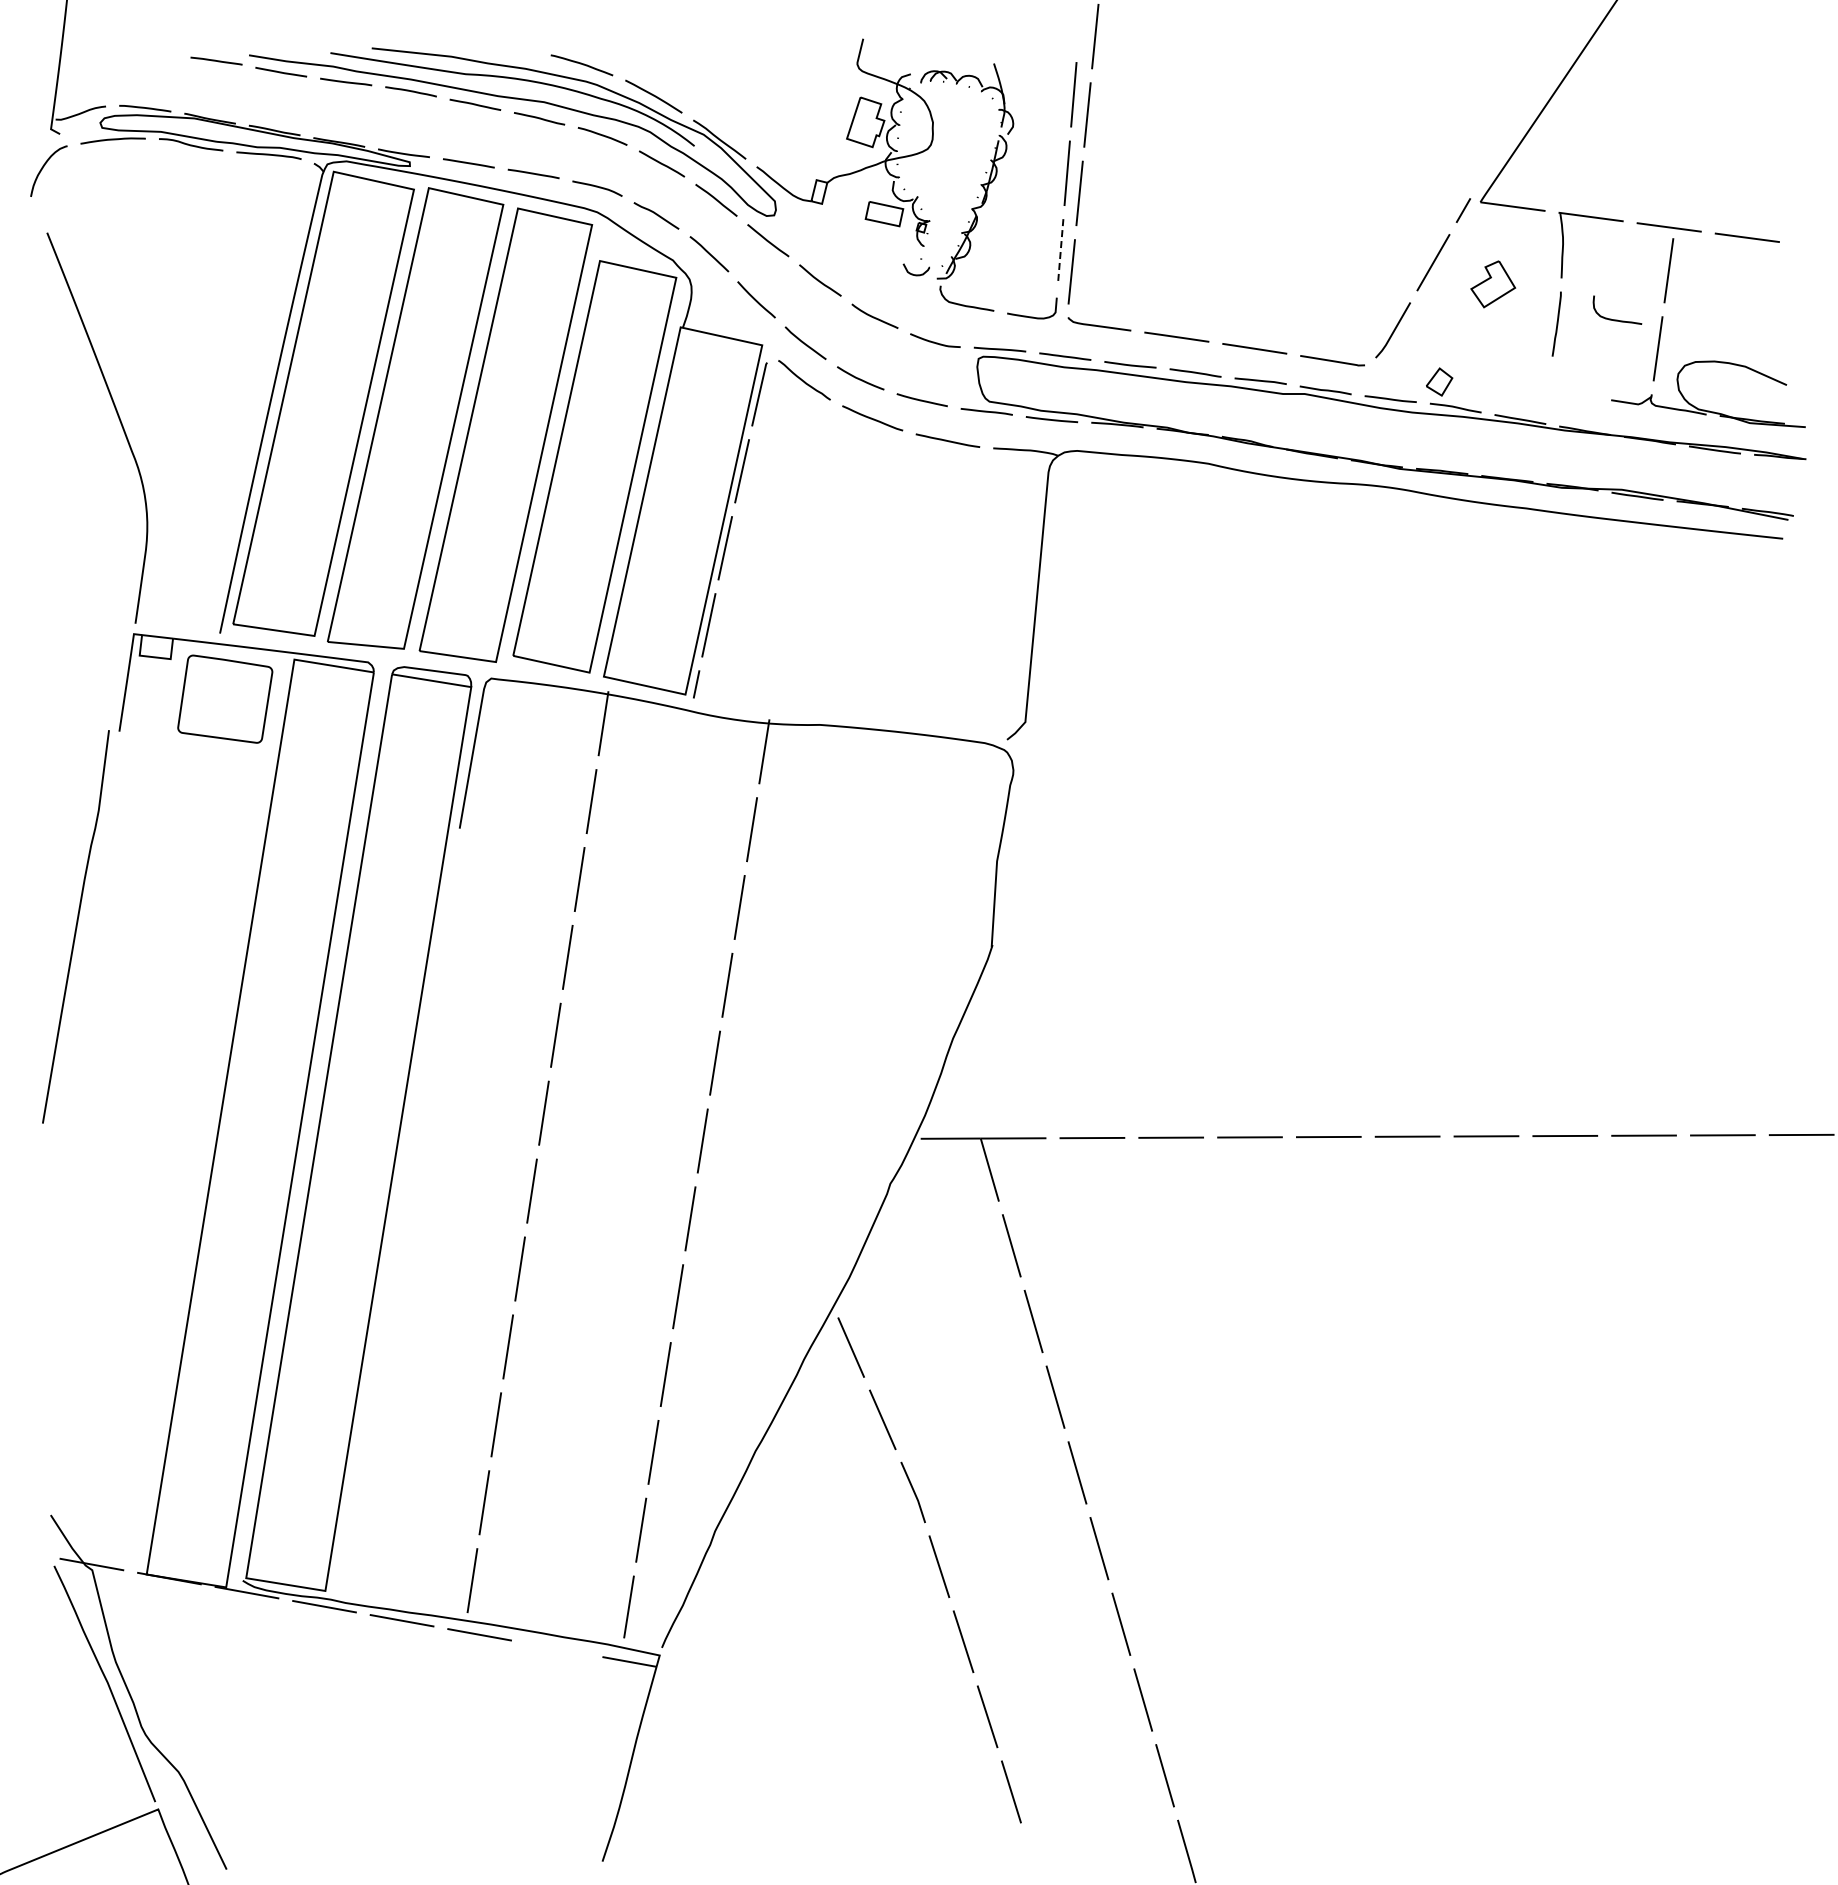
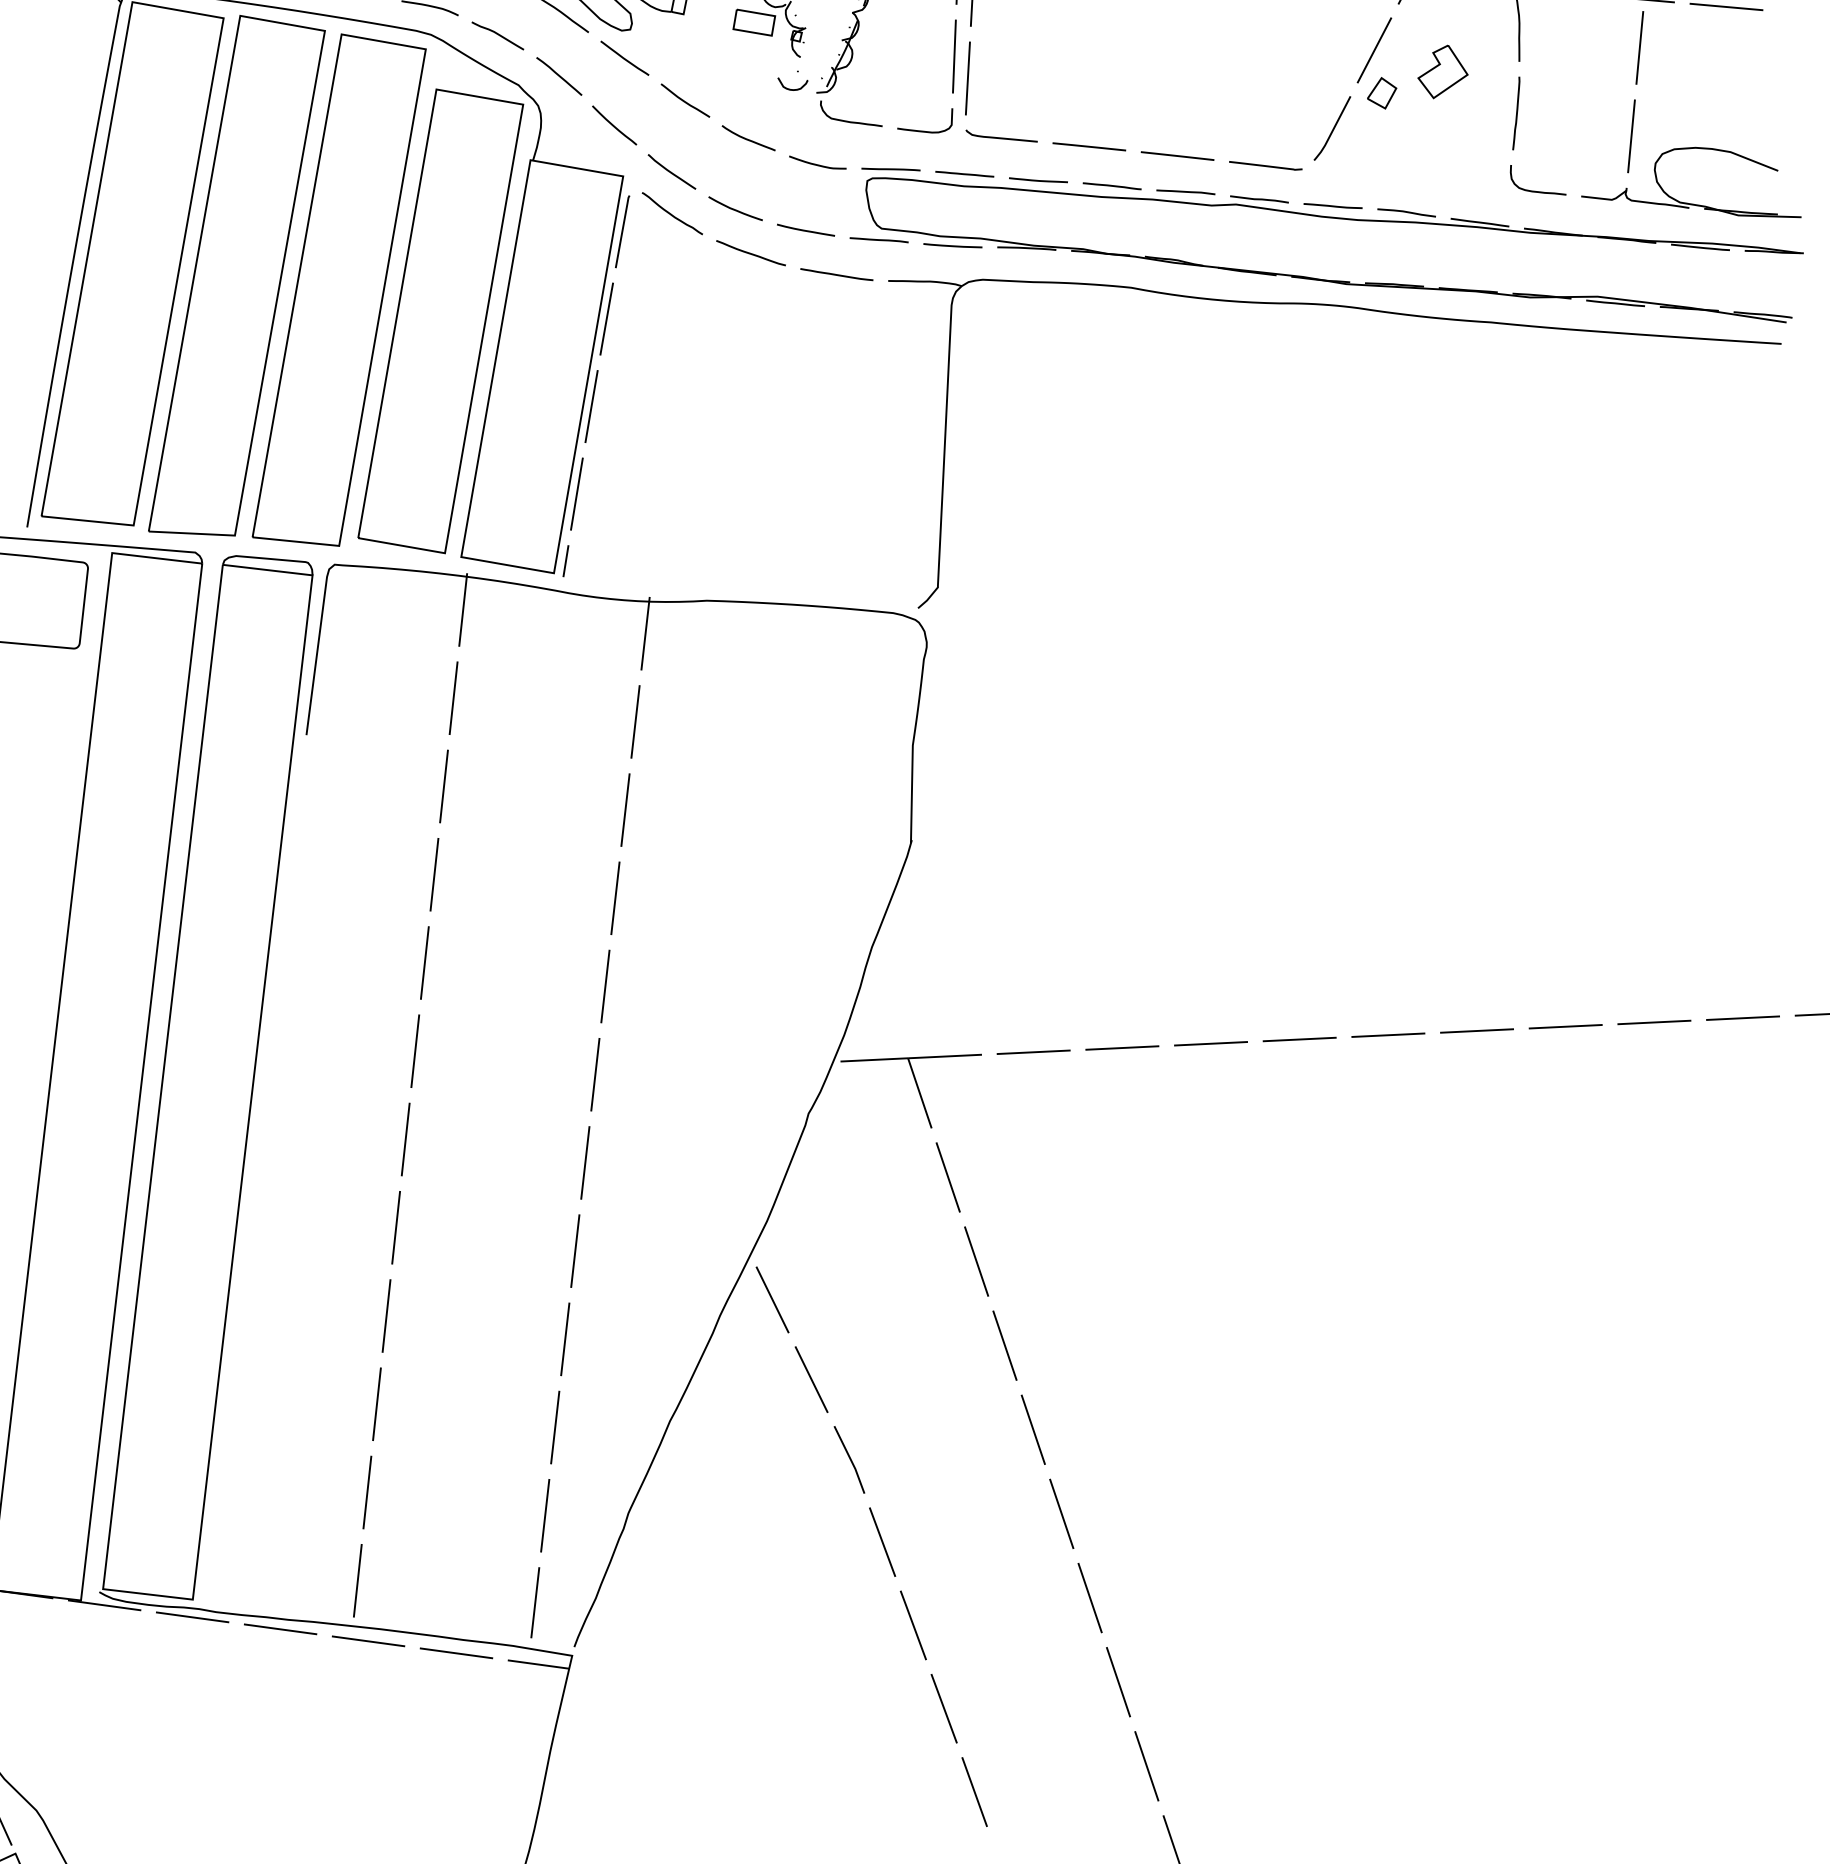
line: (1060, 251) -> (954, 56), dashed -> solid
curve: (1617, 319) -> (1538, 190), moved
part: (1439, 381) -> (1382, 92), moved
line: (556, 1648) -> (455, 1653), added

